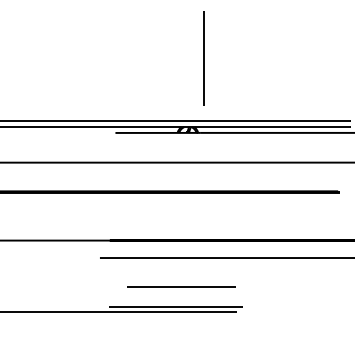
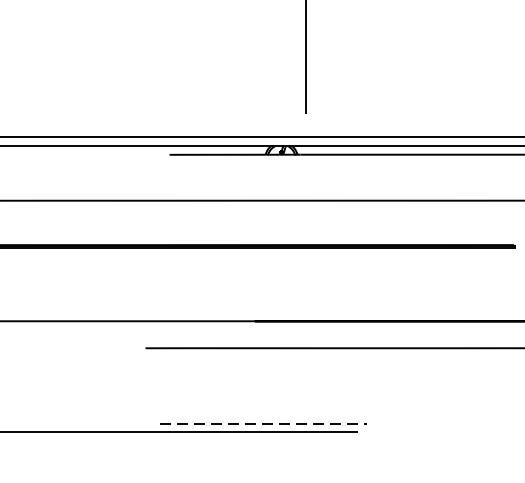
line: (181, 286) -> (271, 392), removed
line: (176, 307) -> (263, 424), solid -> dashed

